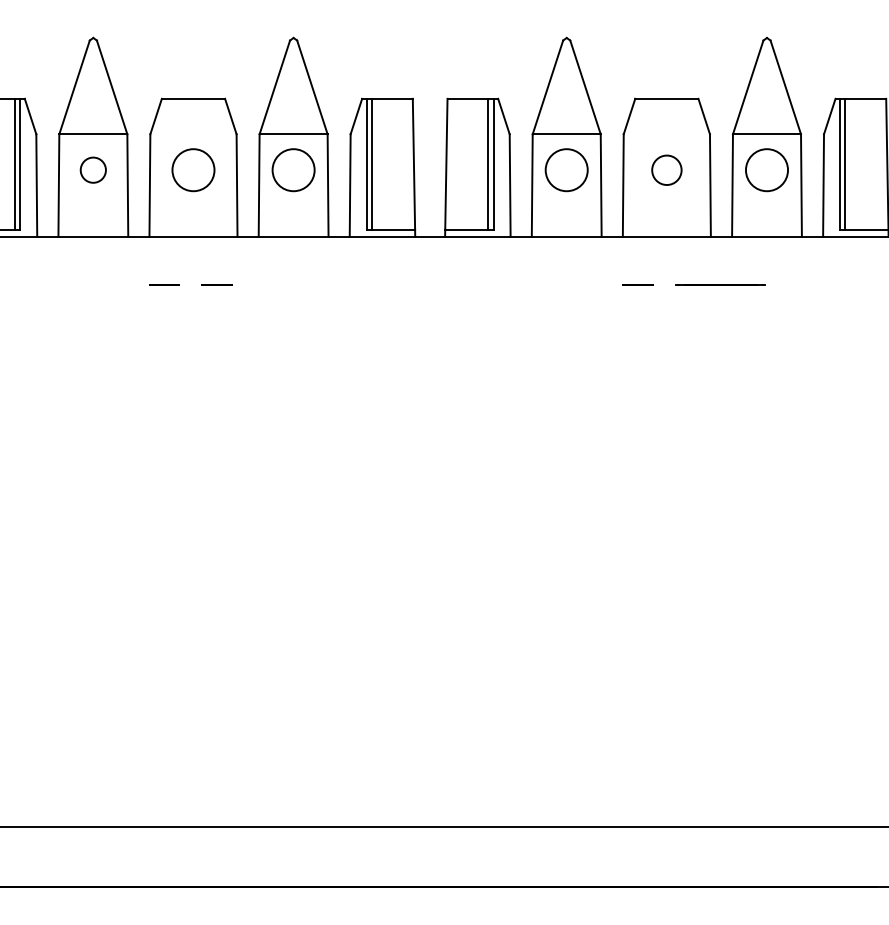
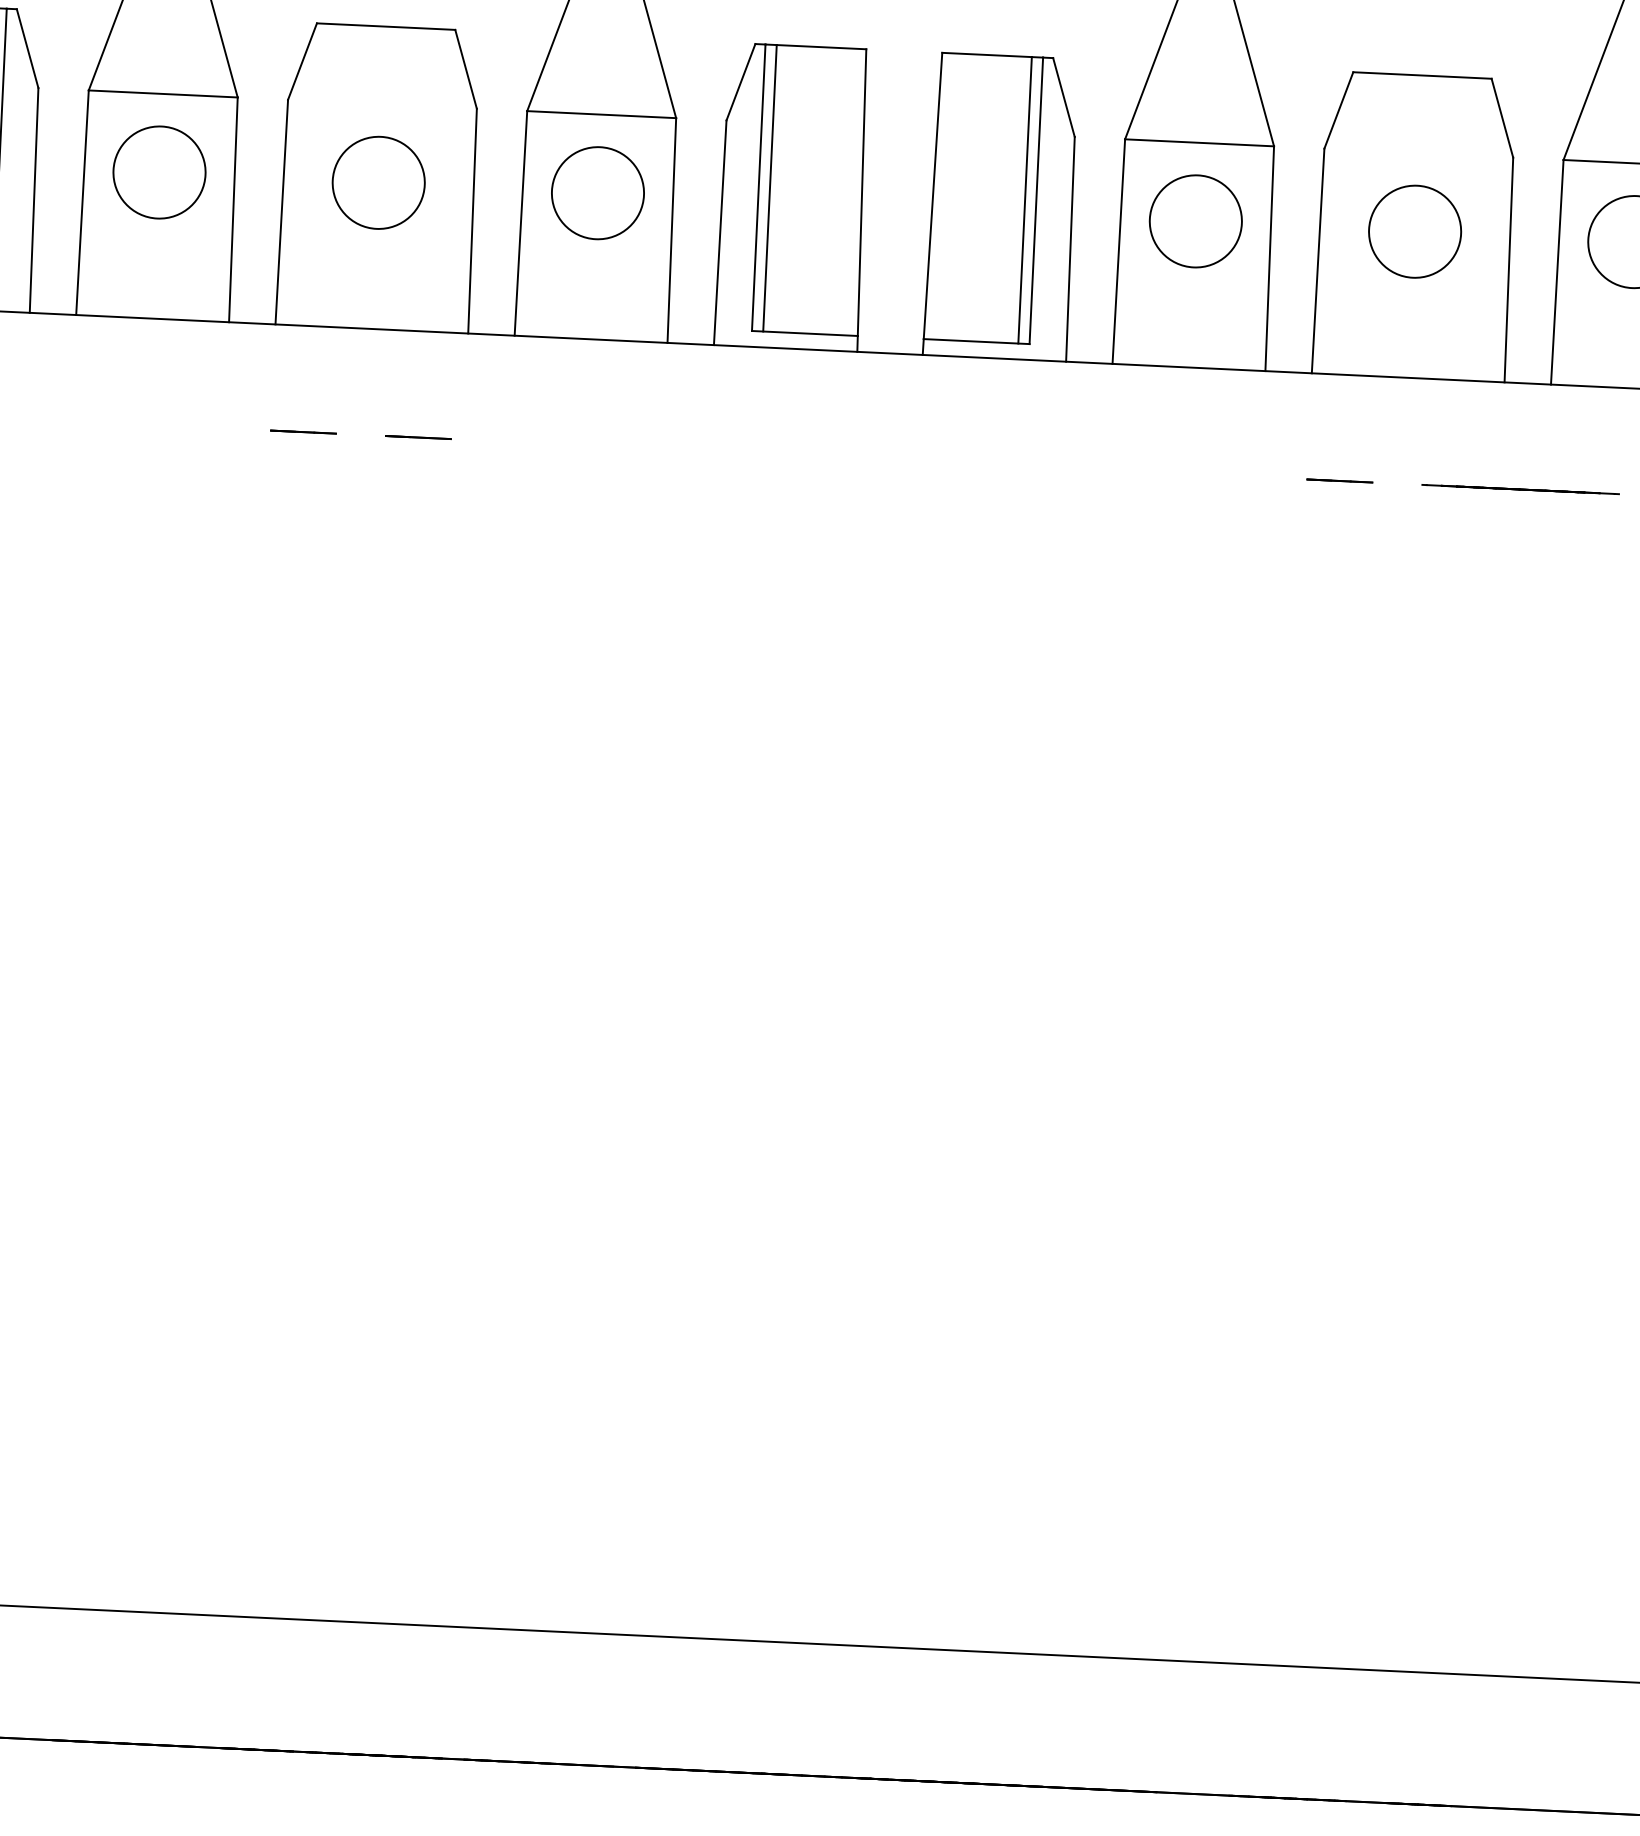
circle: (93, 170) -> (159, 173), size x1.67
circle: (666, 170) -> (1414, 232), size x1.43

